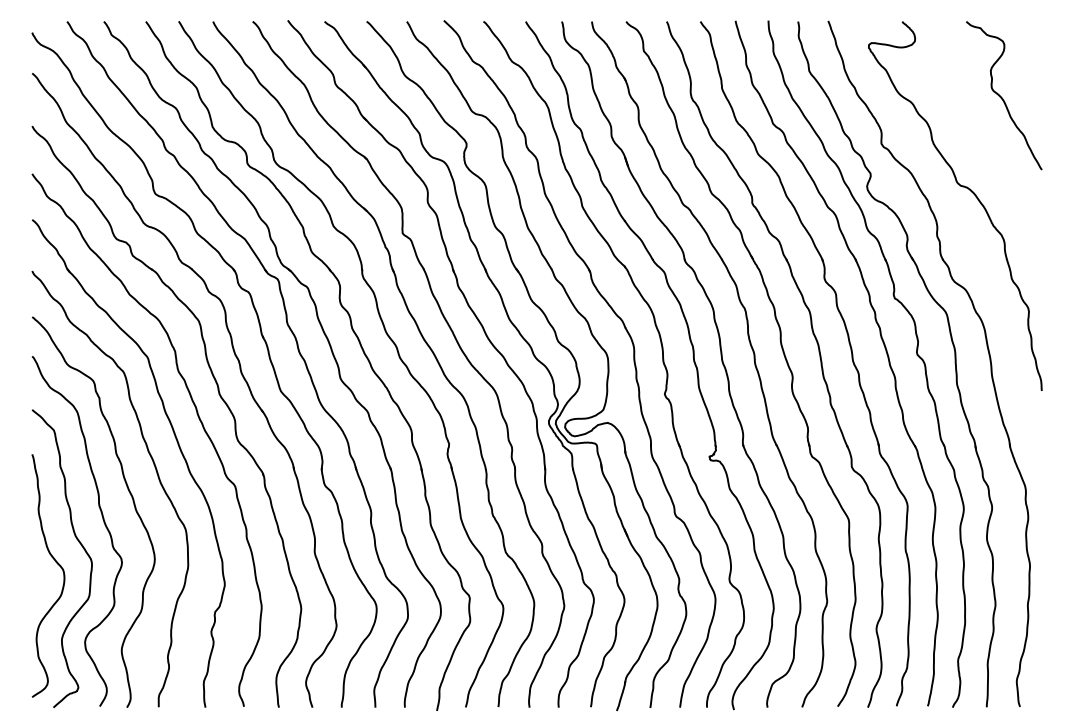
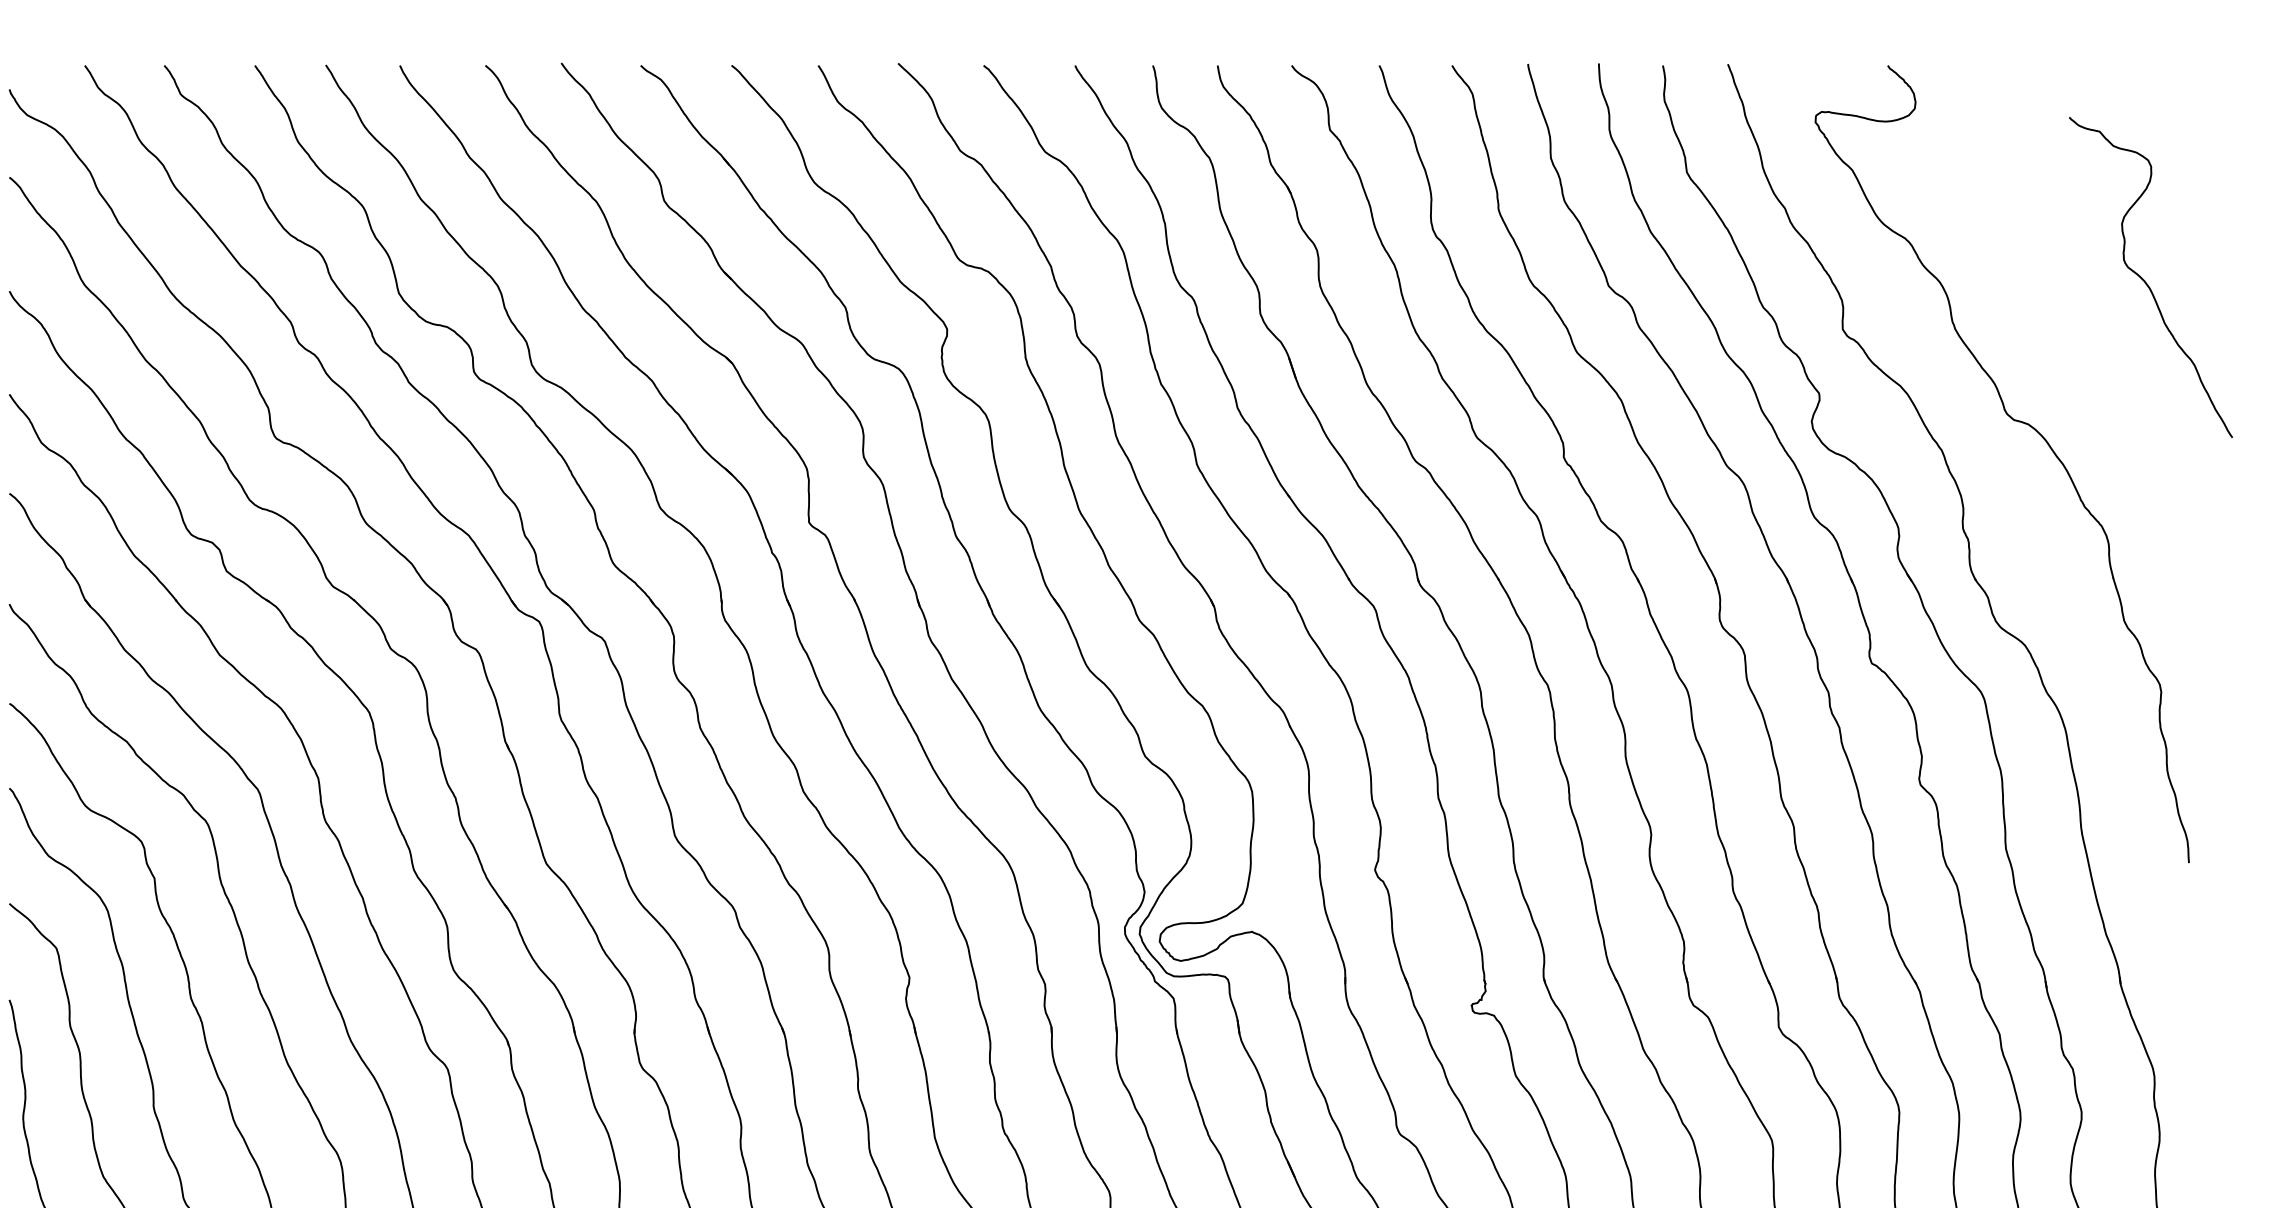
curve: (1002, 97) -> (2147, 281), moved

